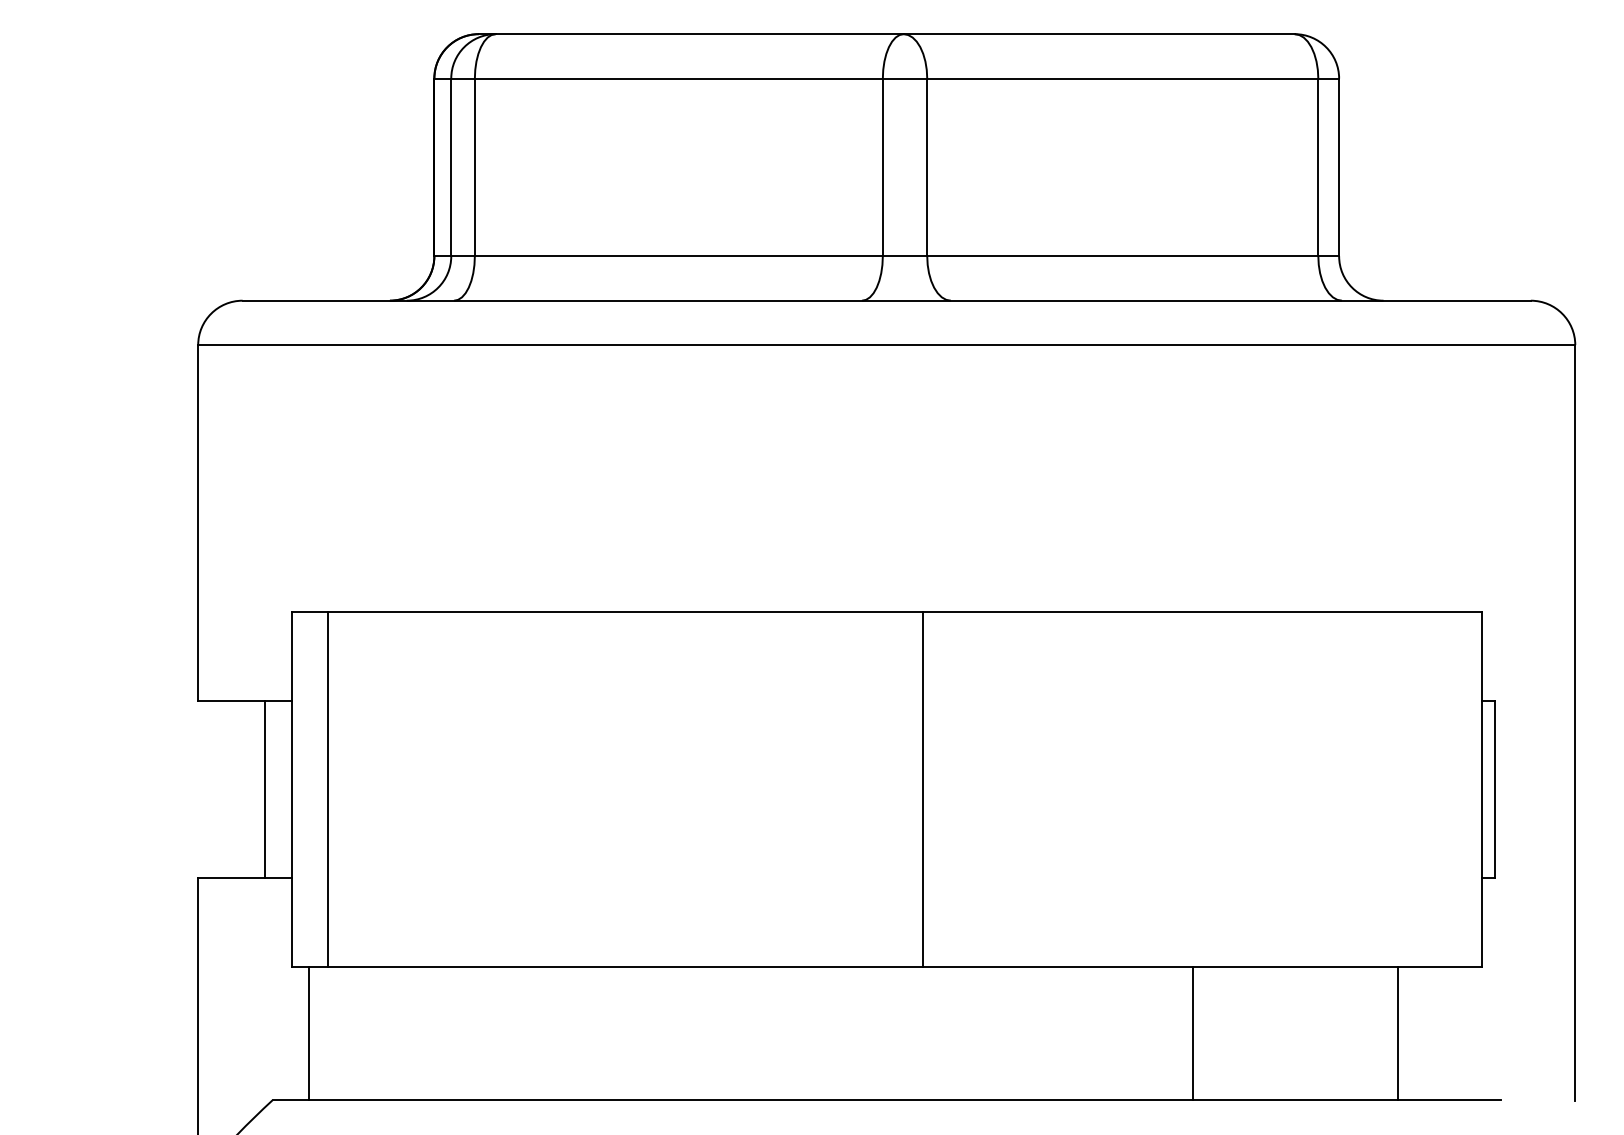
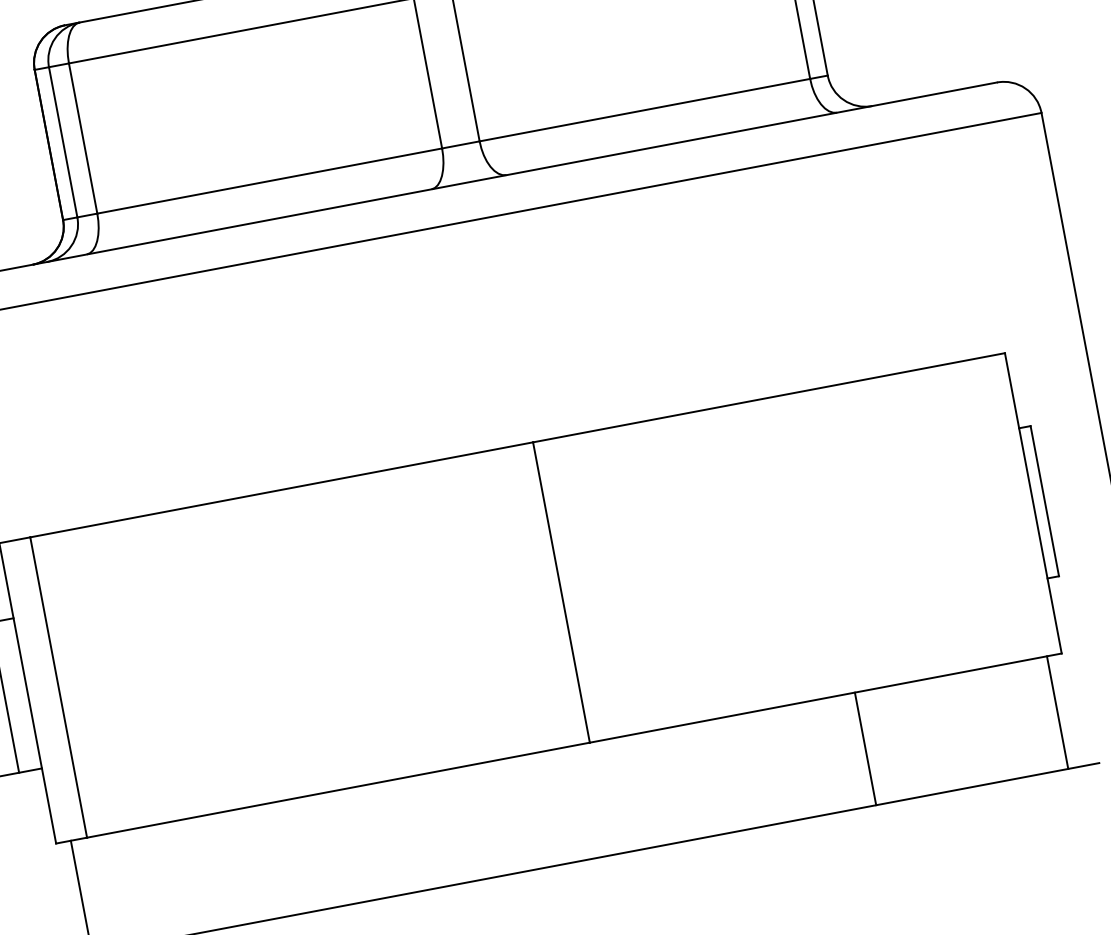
line: (1192, 1033) -> (865, 748), moved
line: (1398, 1033) -> (1057, 712), moved

